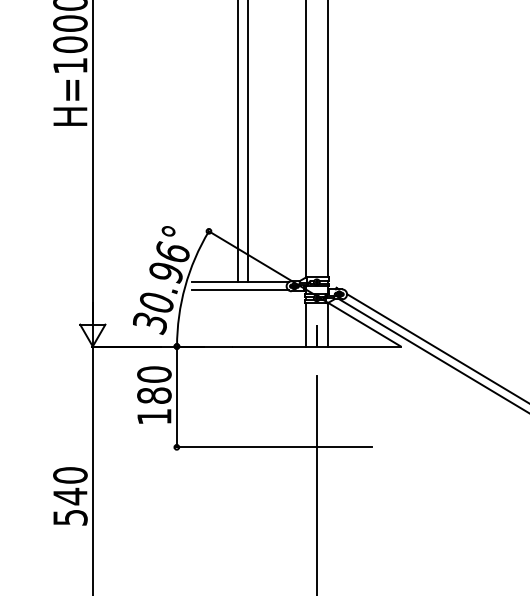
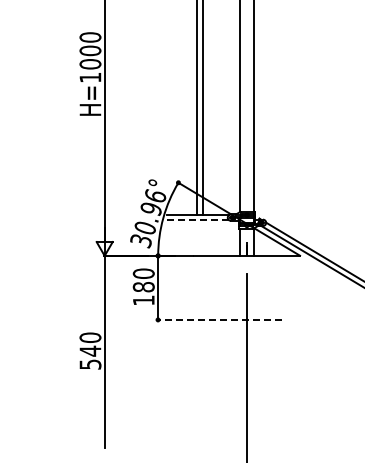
line: (240, 290) -> (198, 220), solid -> dashed
line: (273, 446) -> (219, 319), solid -> dashed

